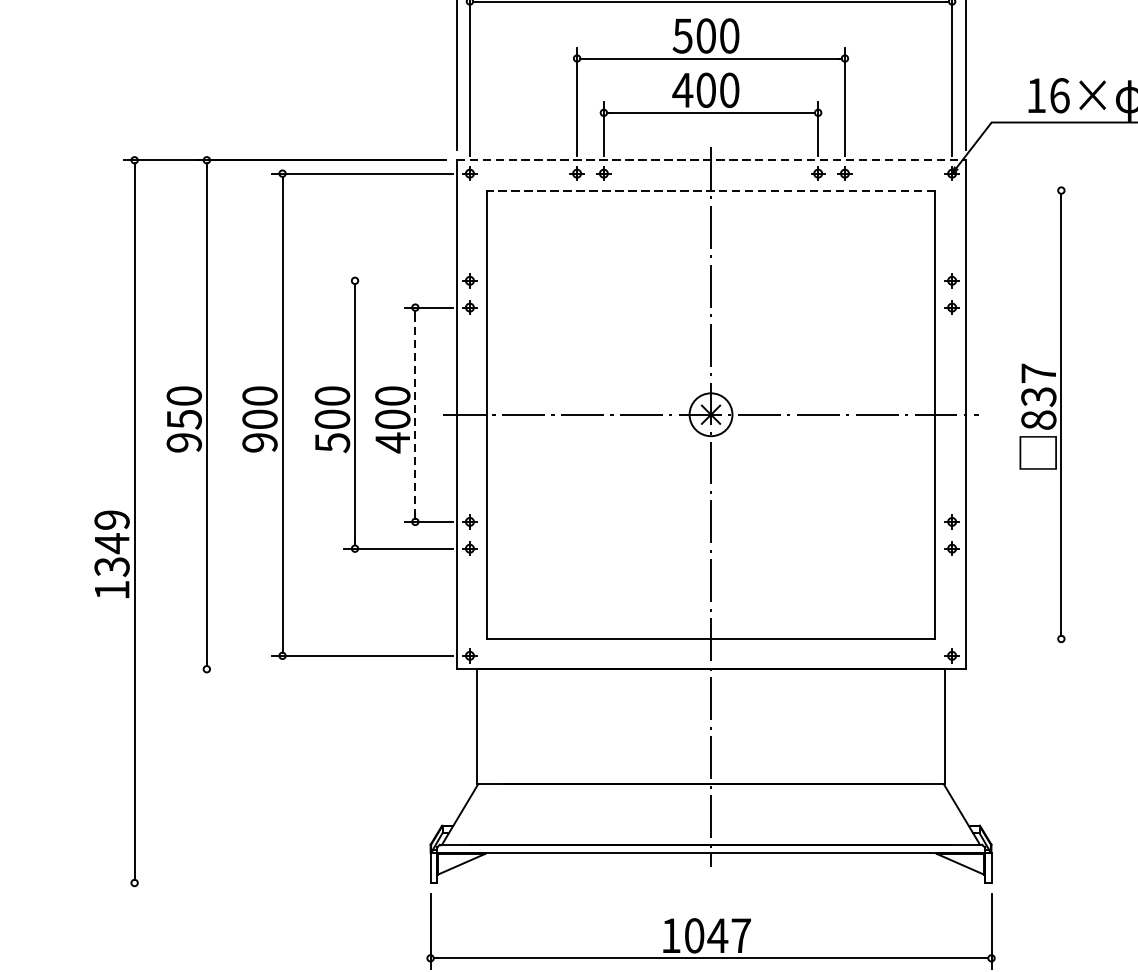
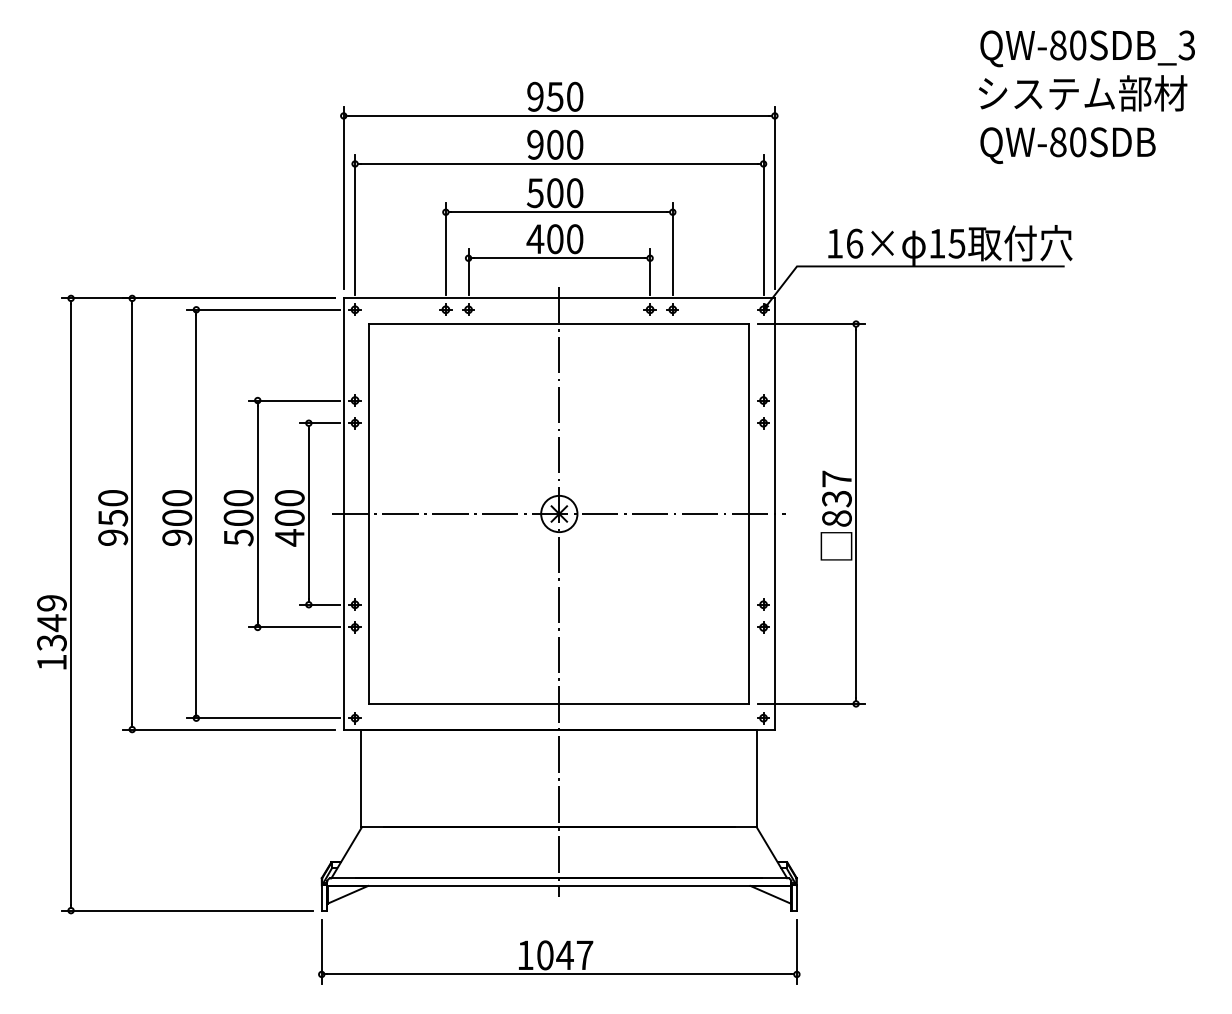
line: (711, 160) -> (559, 298), dashed -> solid
line: (711, 191) -> (559, 324), dashed -> solid
line: (1008, 191) -> (811, 324), added
line: (398, 280) -> (294, 400), added
line: (414, 415) -> (308, 514), dashed -> solid
line: (1008, 638) -> (811, 703), added
line: (320, 669) -> (228, 729), added
line: (270, 882) -> (186, 910), added

